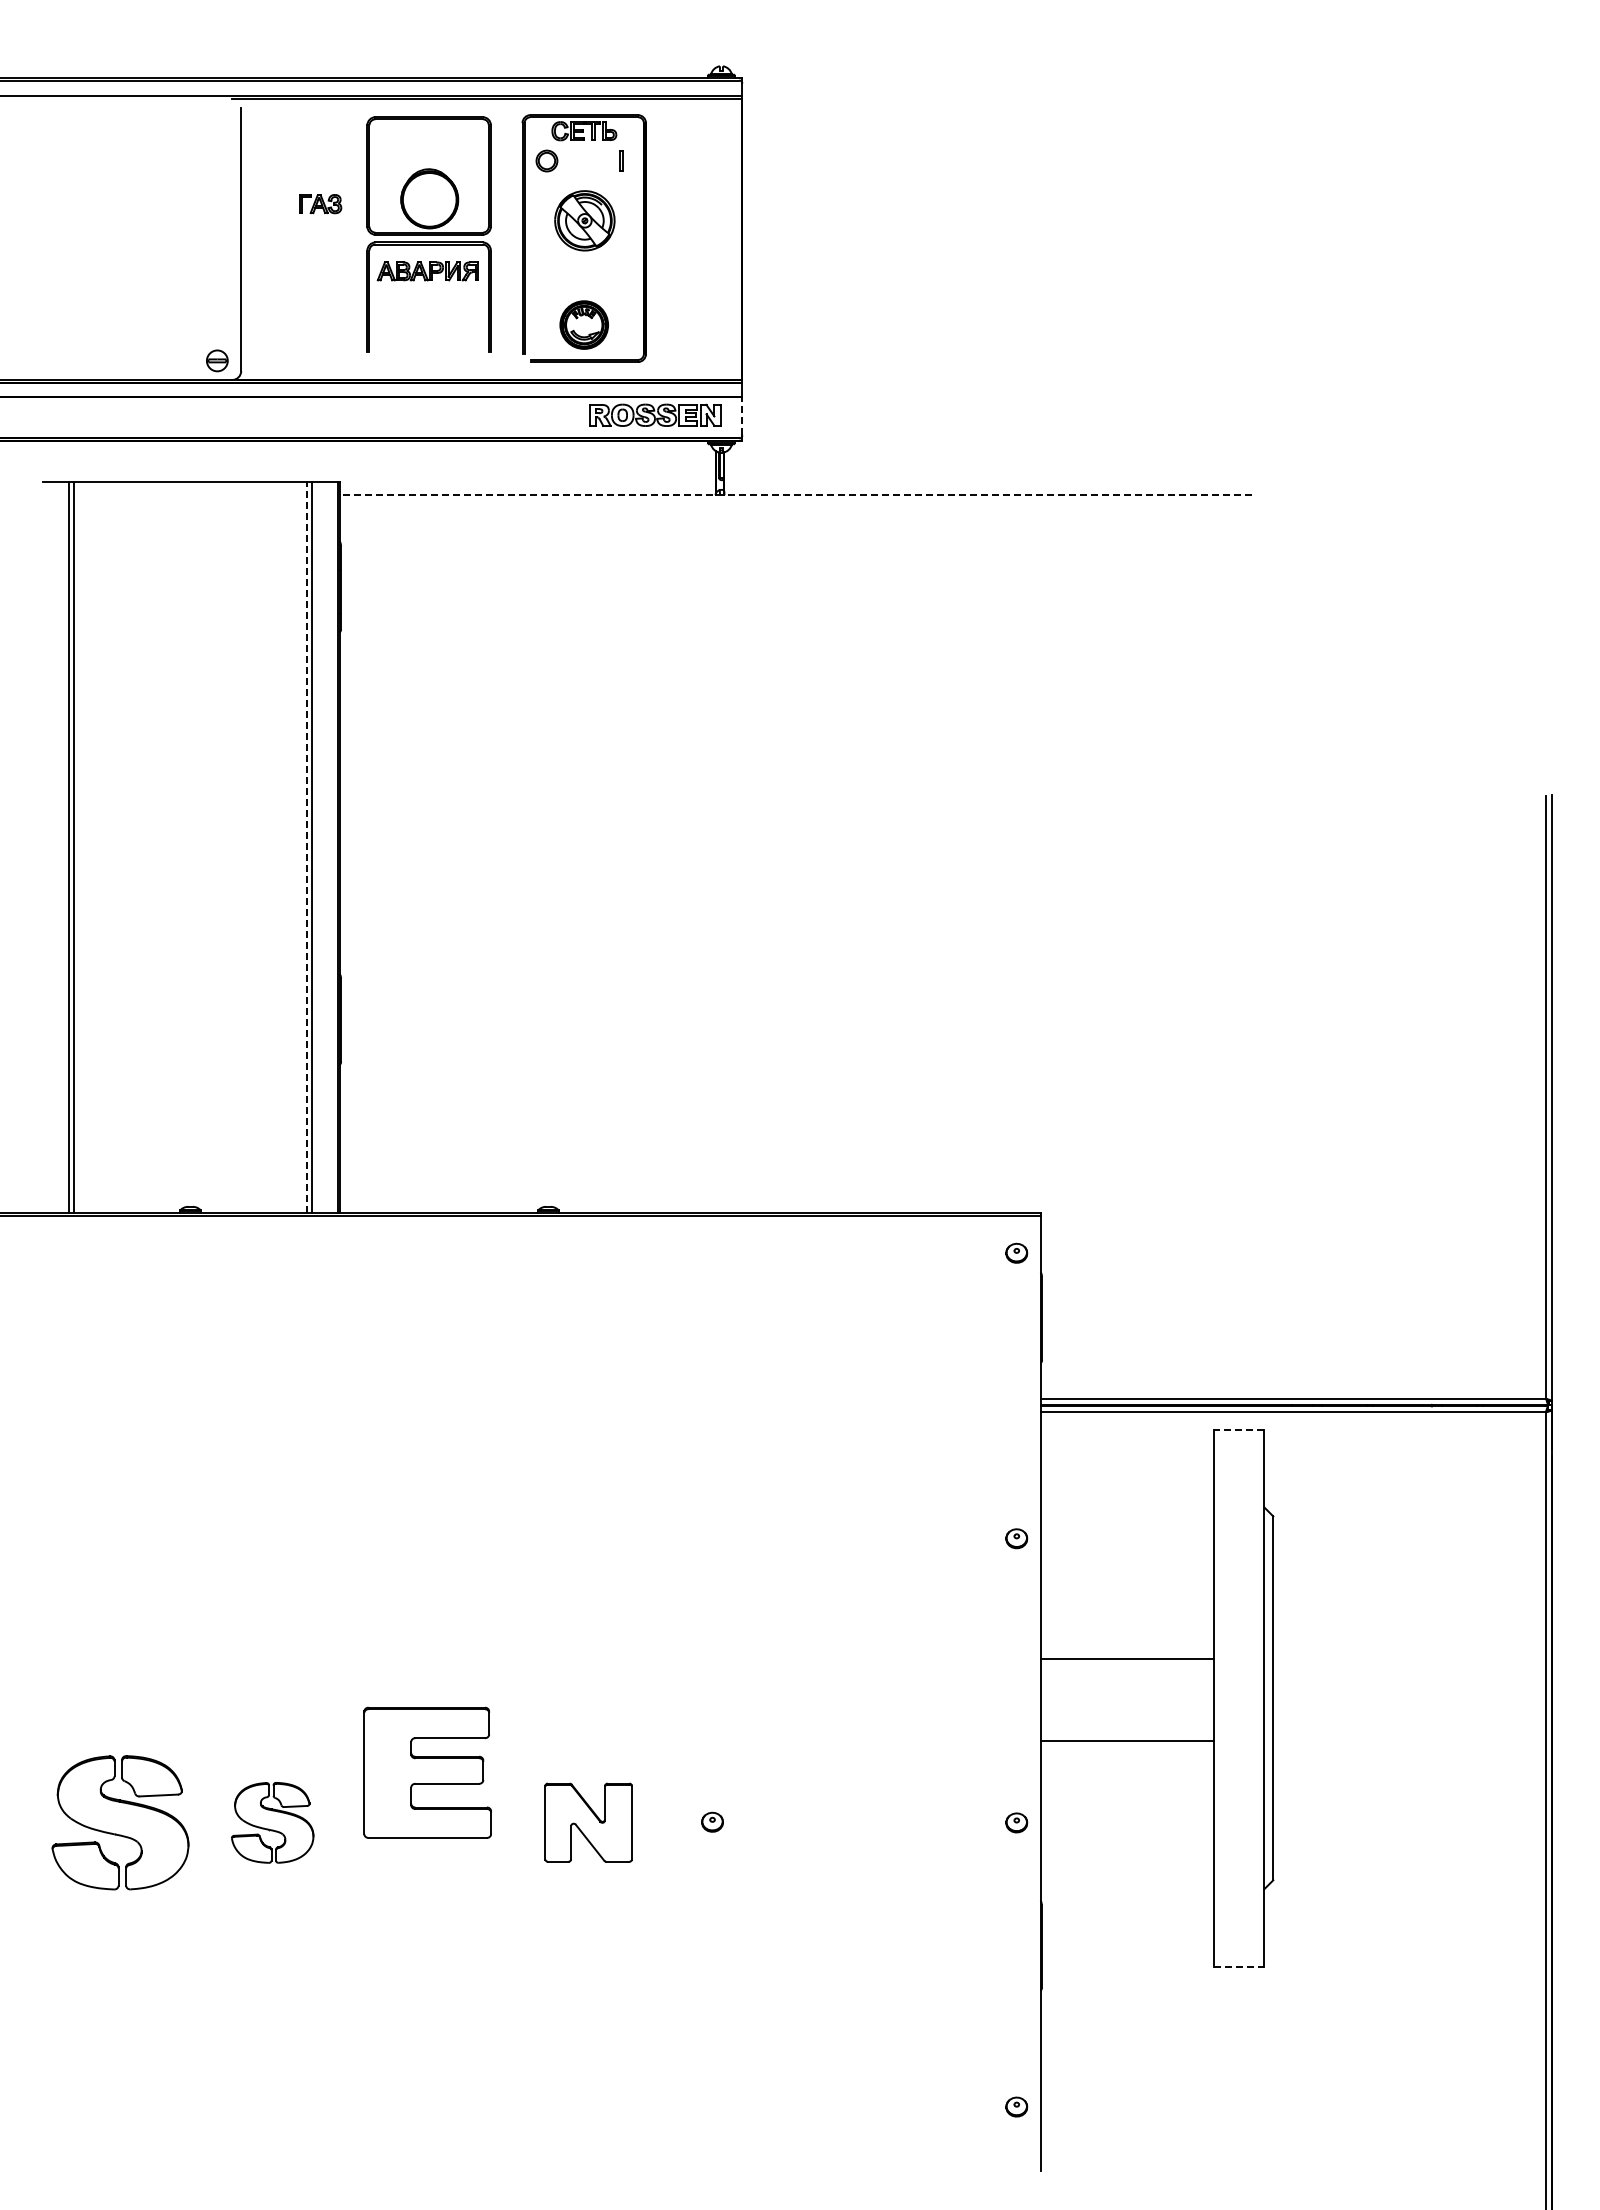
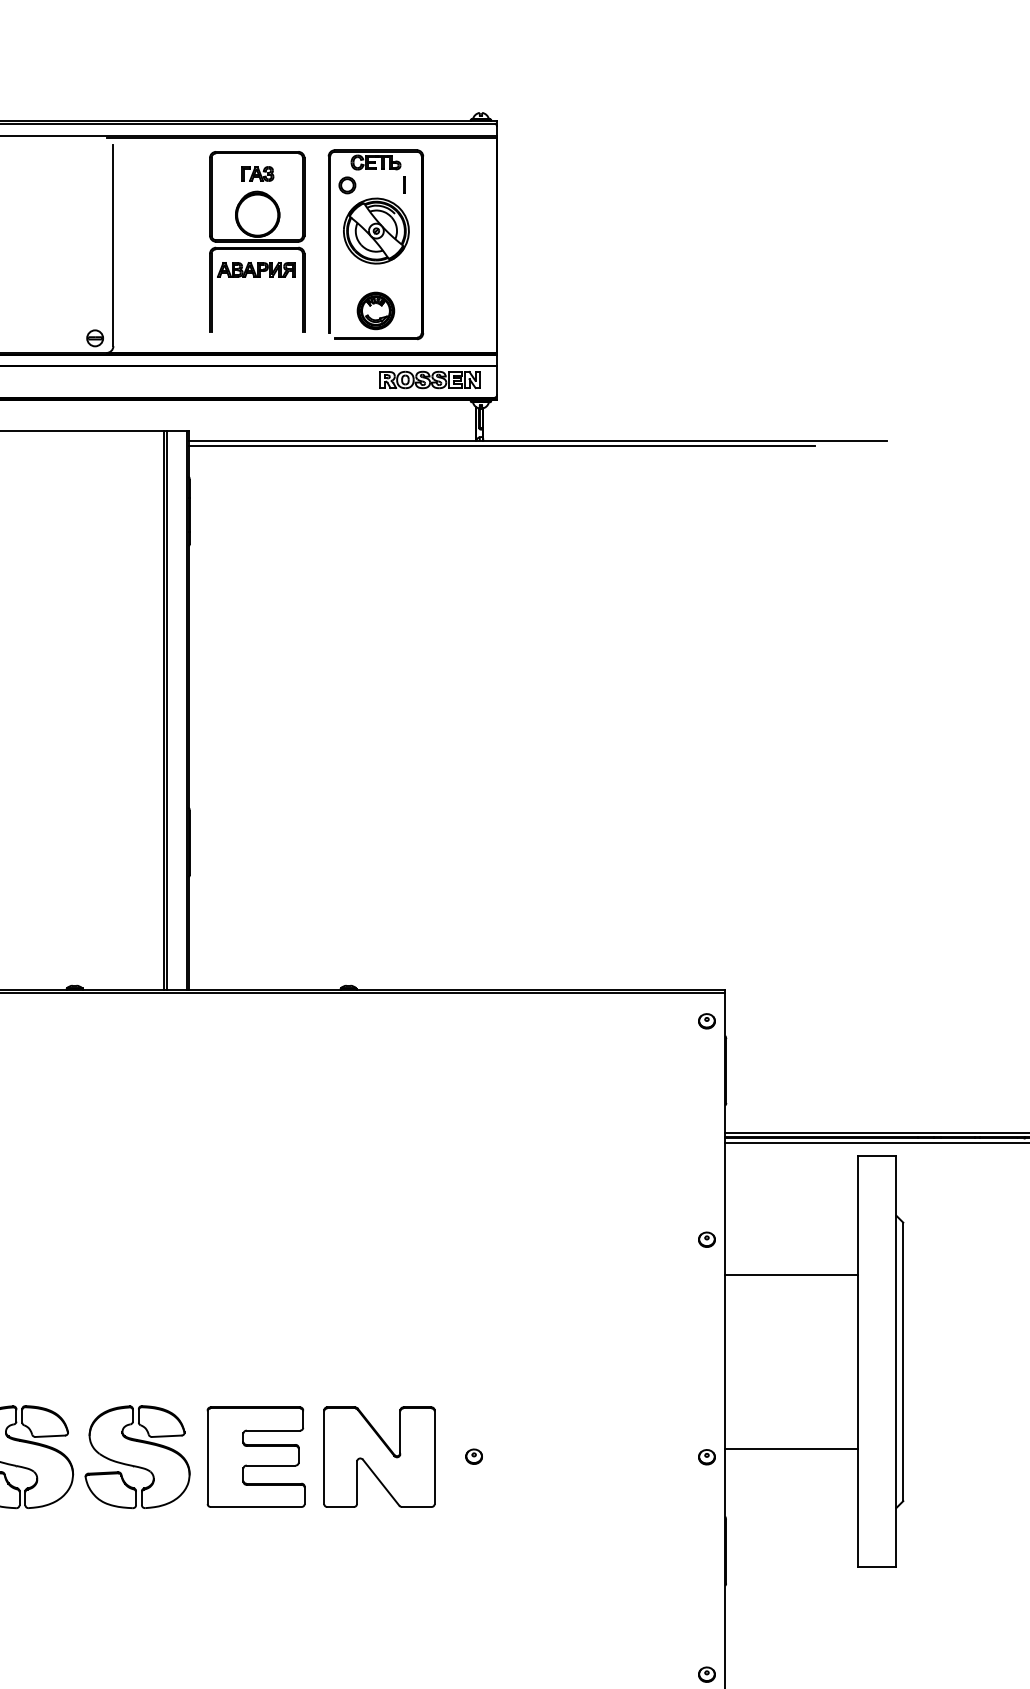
part: (320, 204) -> (257, 174), moved
part: (584, 220) -> (376, 230), size x1.43
line: (742, 415) -> (497, 380), dashed -> solid
line: (795, 495) -> (537, 441), dashed -> solid
line: (748, 501) -> (501, 445), added
line: (307, 846) -> (164, 709), dashed -> solid
line: (1238, 1429) -> (876, 1156), dashed -> solid
line: (1126, 1658) -> (790, 1274), moved
line: (1126, 1740) -> (790, 1448), moved
part: (427, 1772) -> (255, 1456), moved
part: (272, 1822) -> (137, 1456), size x1.67
part: (588, 1822) -> (379, 1456), size x1.67
line: (1239, 1966) -> (877, 1567), dashed -> solid

